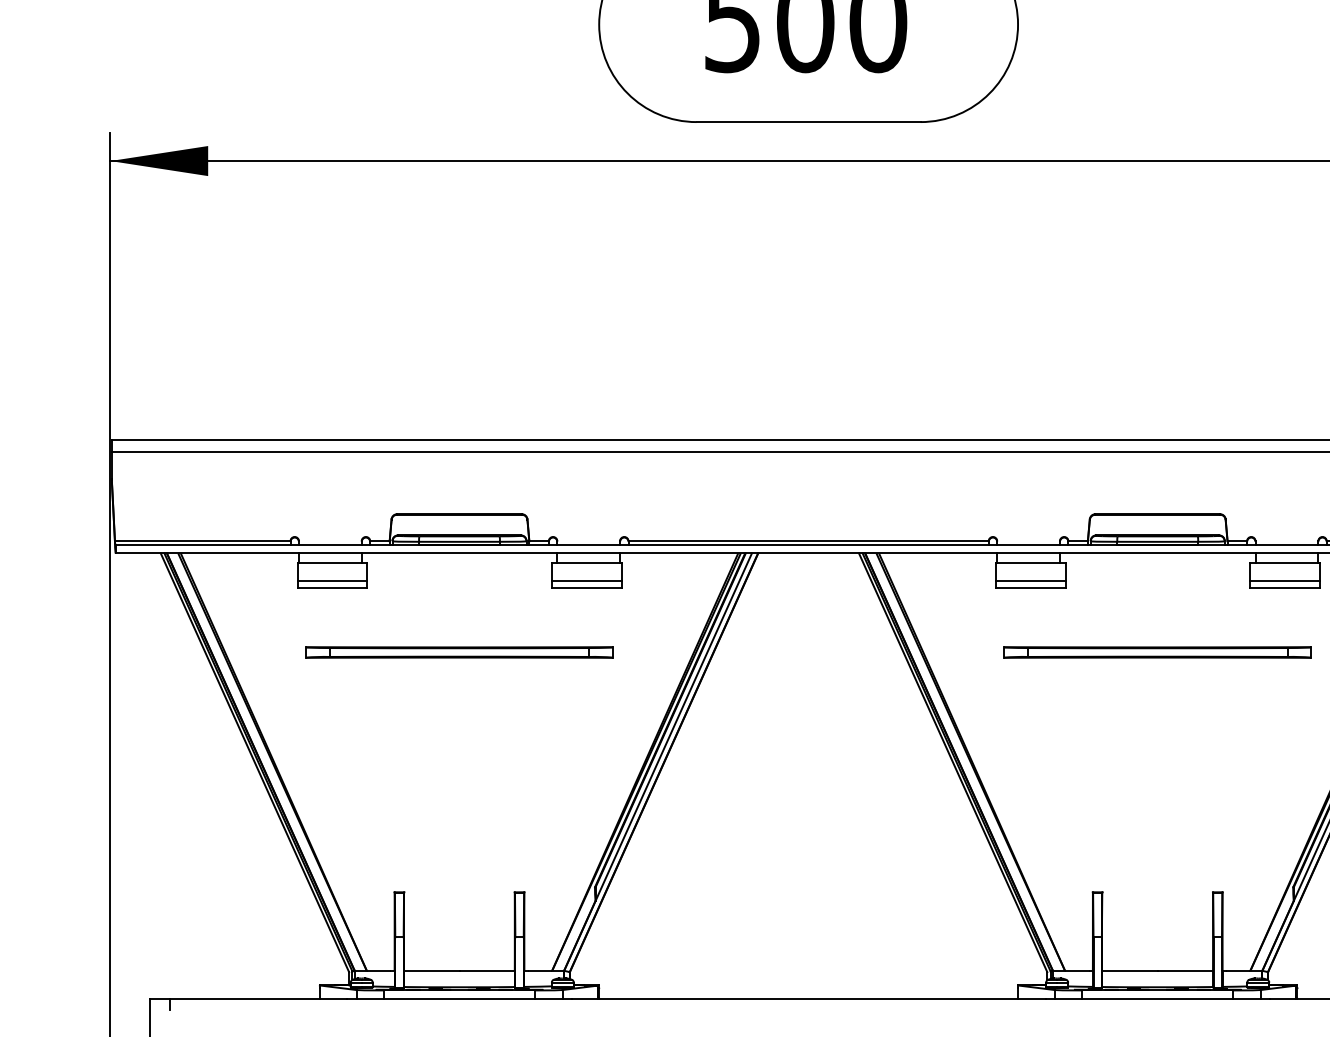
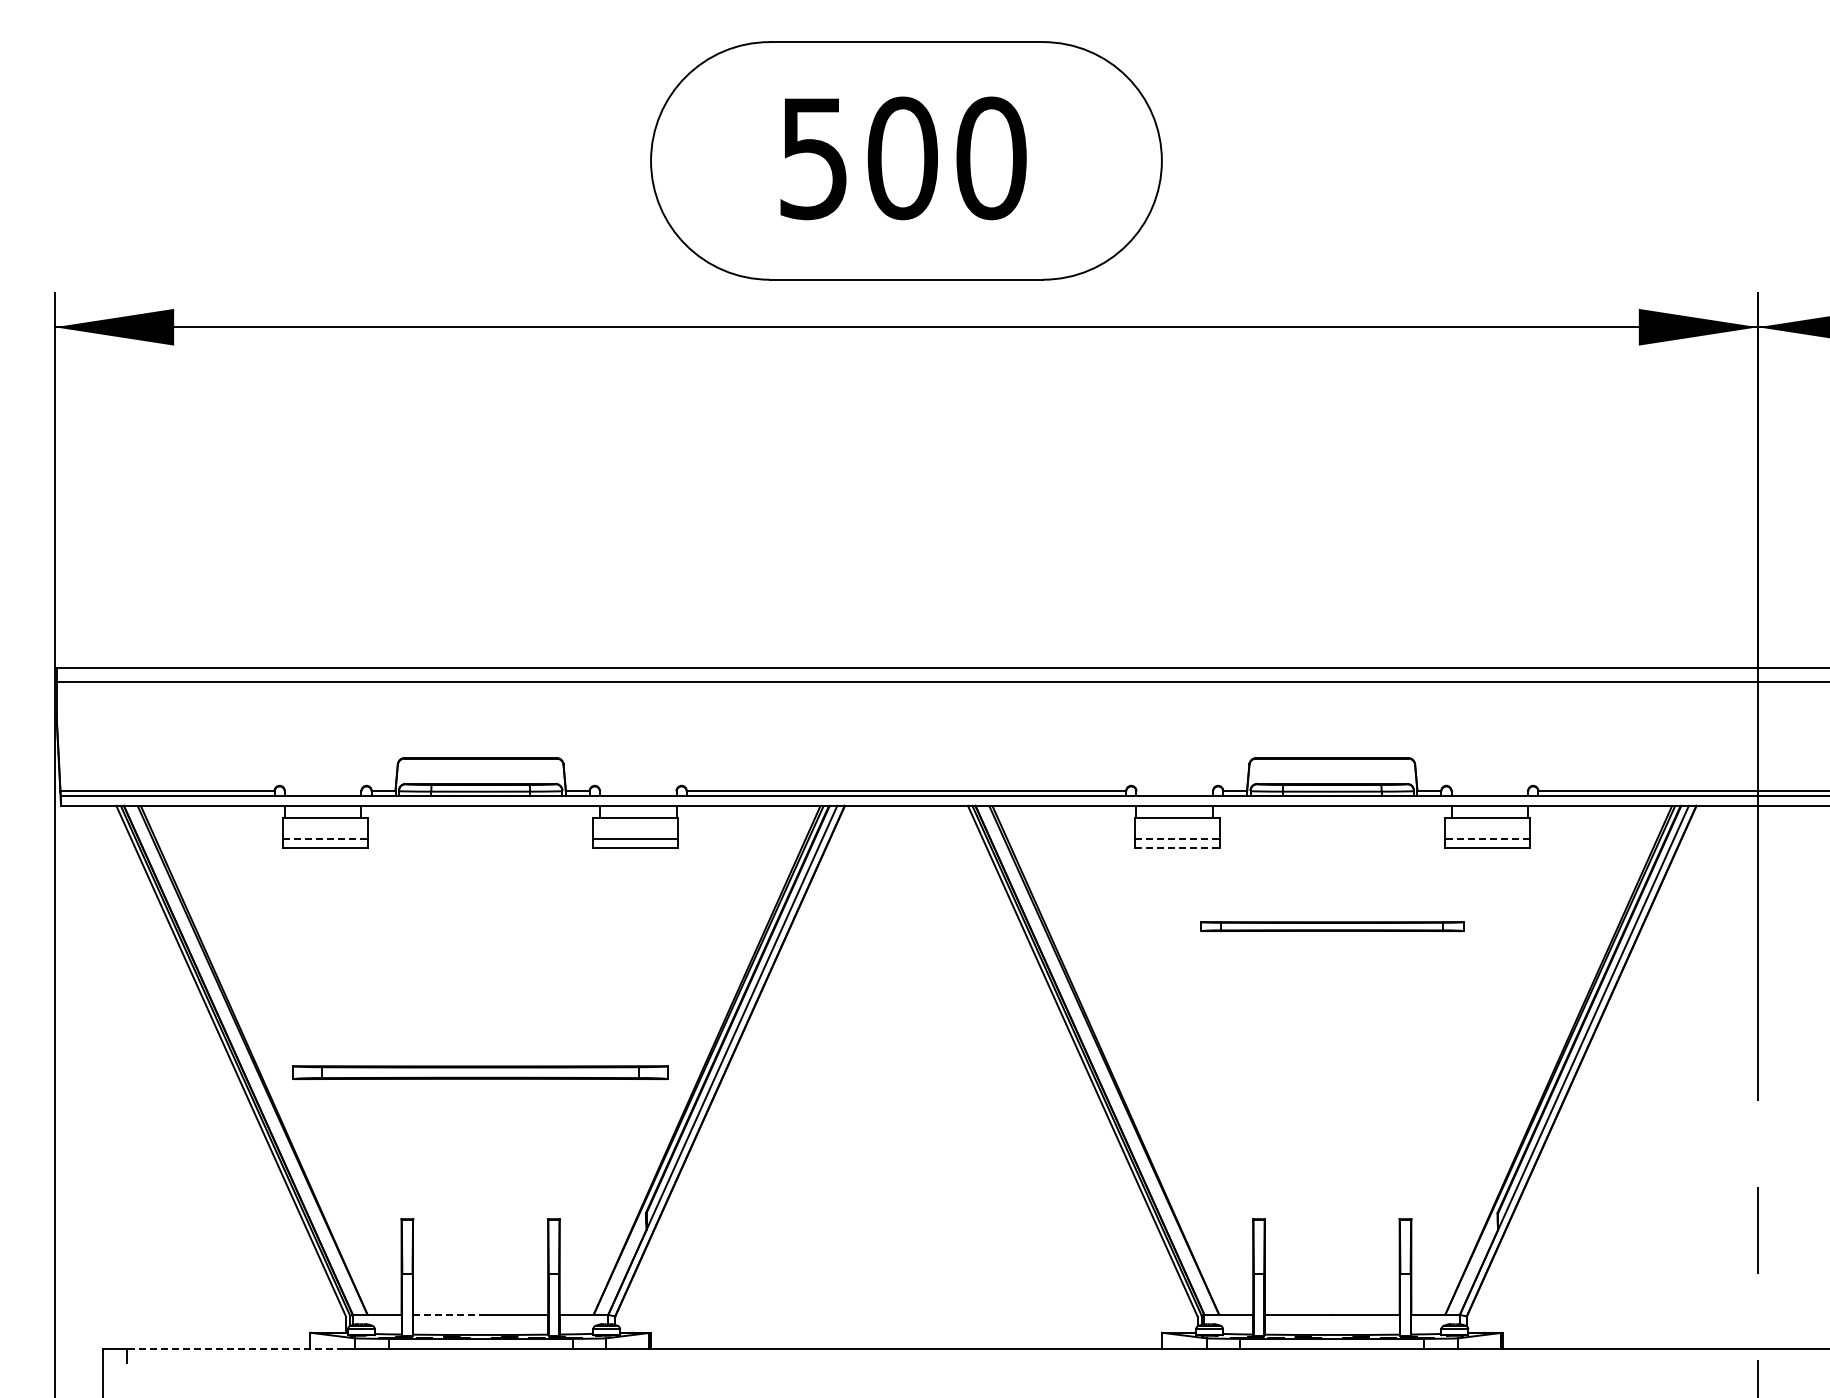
line: (332, 581) -> (325, 839), solid -> dashed
line: (1030, 581) -> (1177, 839), solid -> dashed
line: (1285, 581) -> (1487, 839), solid -> dashed
line: (1030, 588) -> (1177, 848), solid -> dashed
part: (459, 652) -> (480, 1072), moved
part: (1157, 652) -> (1332, 926), size x0.7
line: (431, 971) -> (446, 1315), solid -> dashed
line: (258, 999) -> (235, 1349), solid -> dashed

